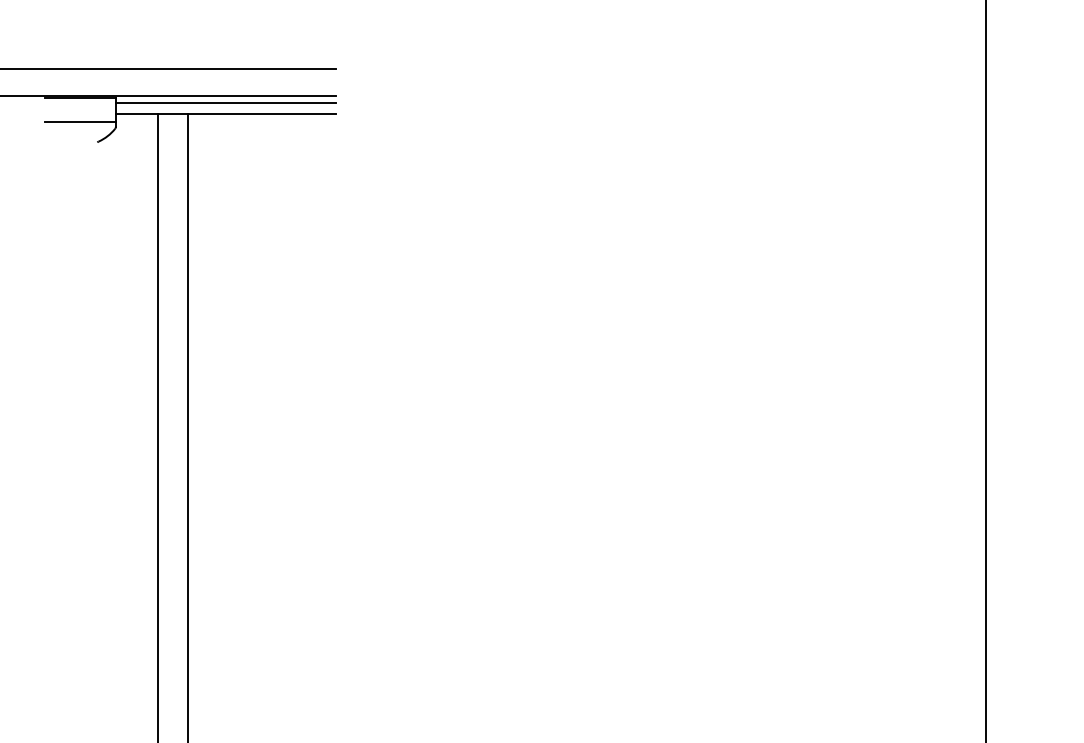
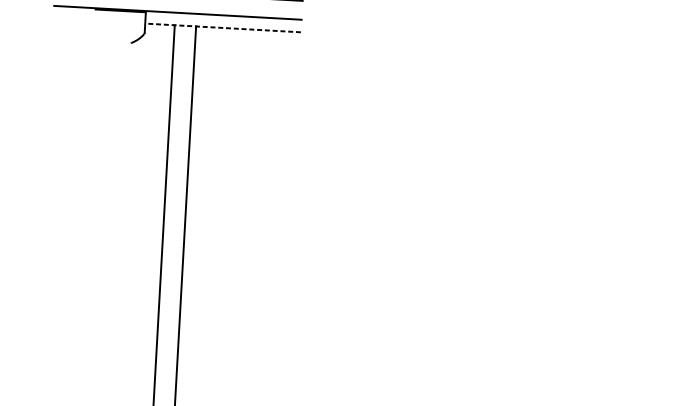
line: (226, 102) -> (223, 20), removed
line: (225, 113) -> (222, 27), solid -> dashed
line: (80, 122) -> (119, 28), removed

